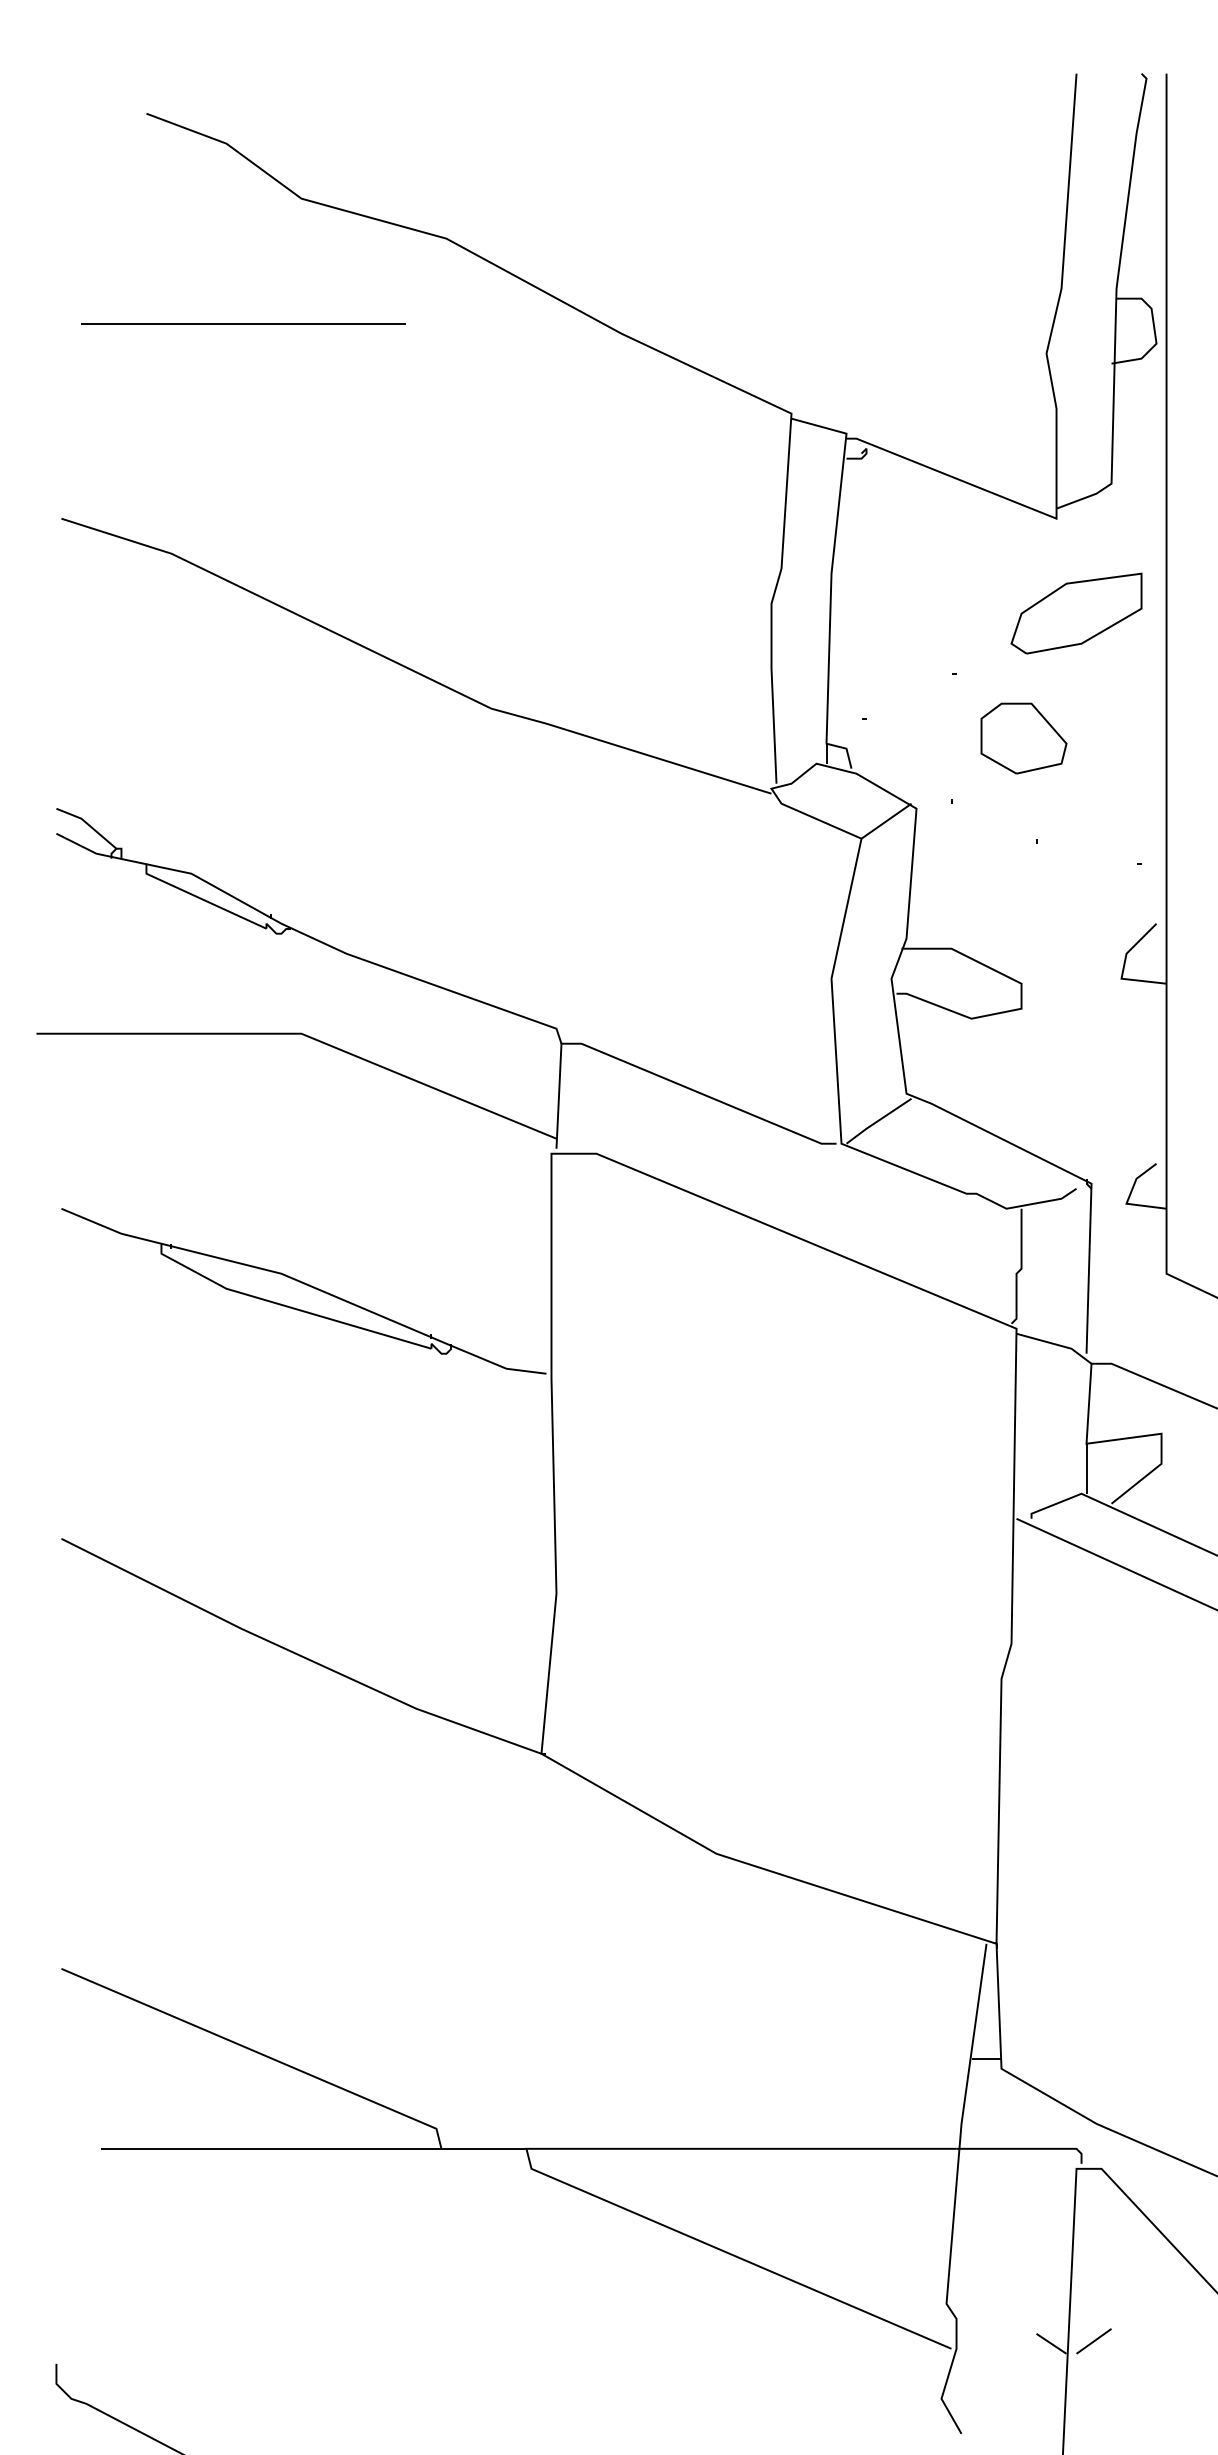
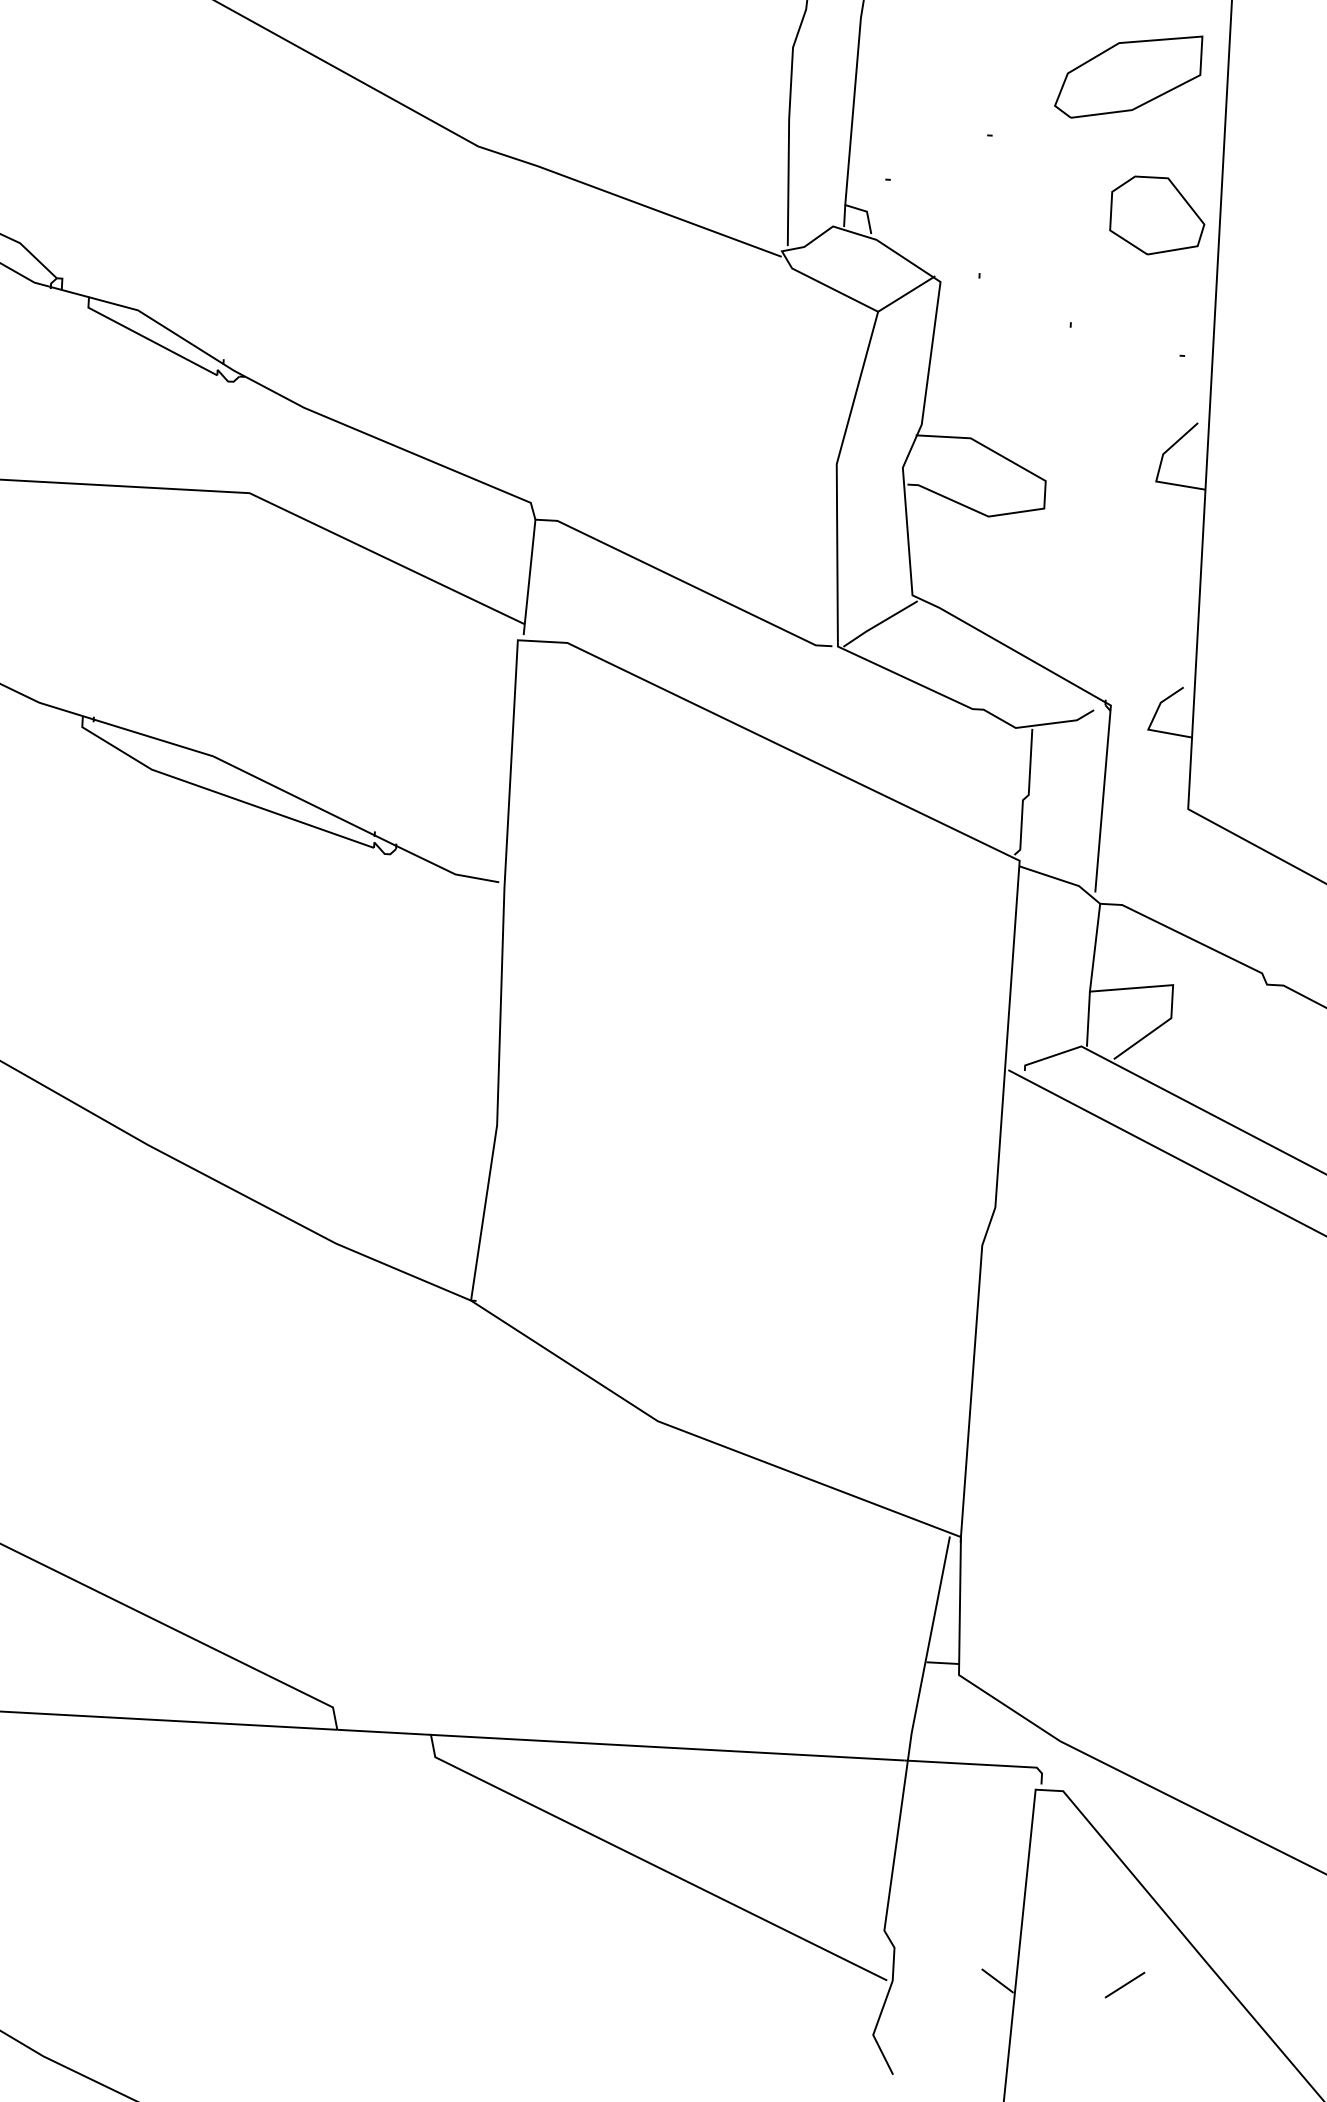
part: (1023, 738) -> (1157, 216), moved
line: (1093, 2341) -> (1124, 1985), moved

